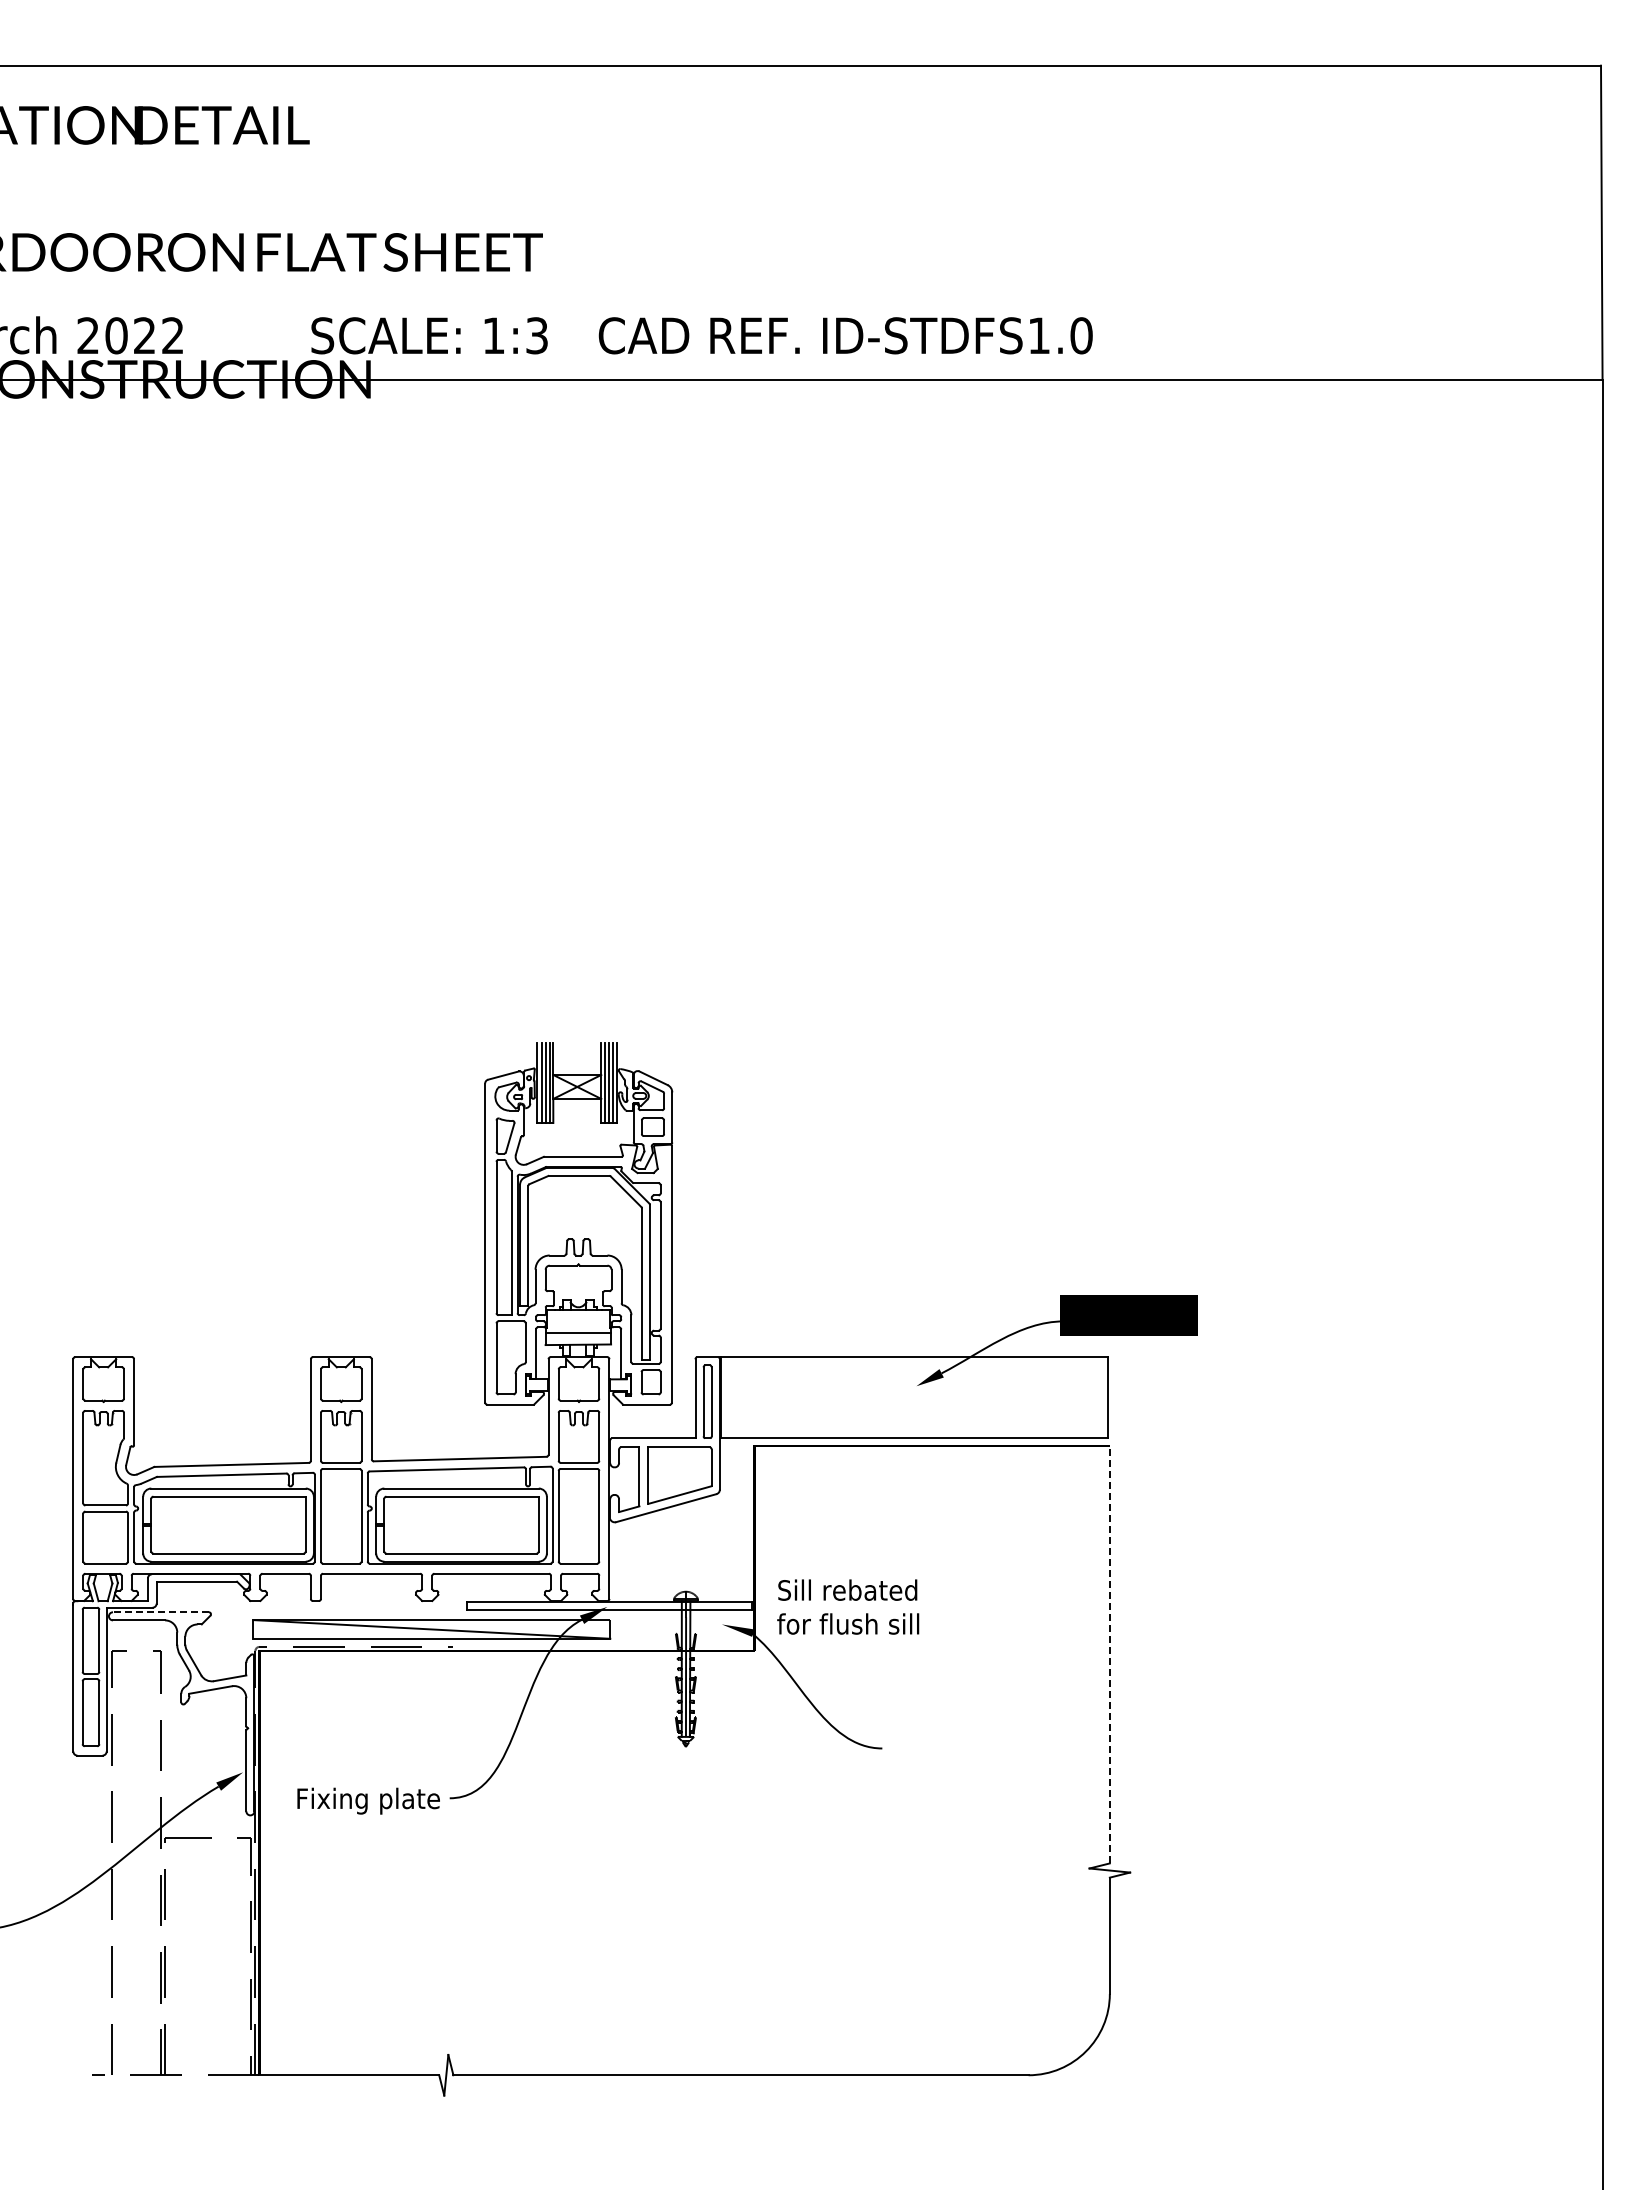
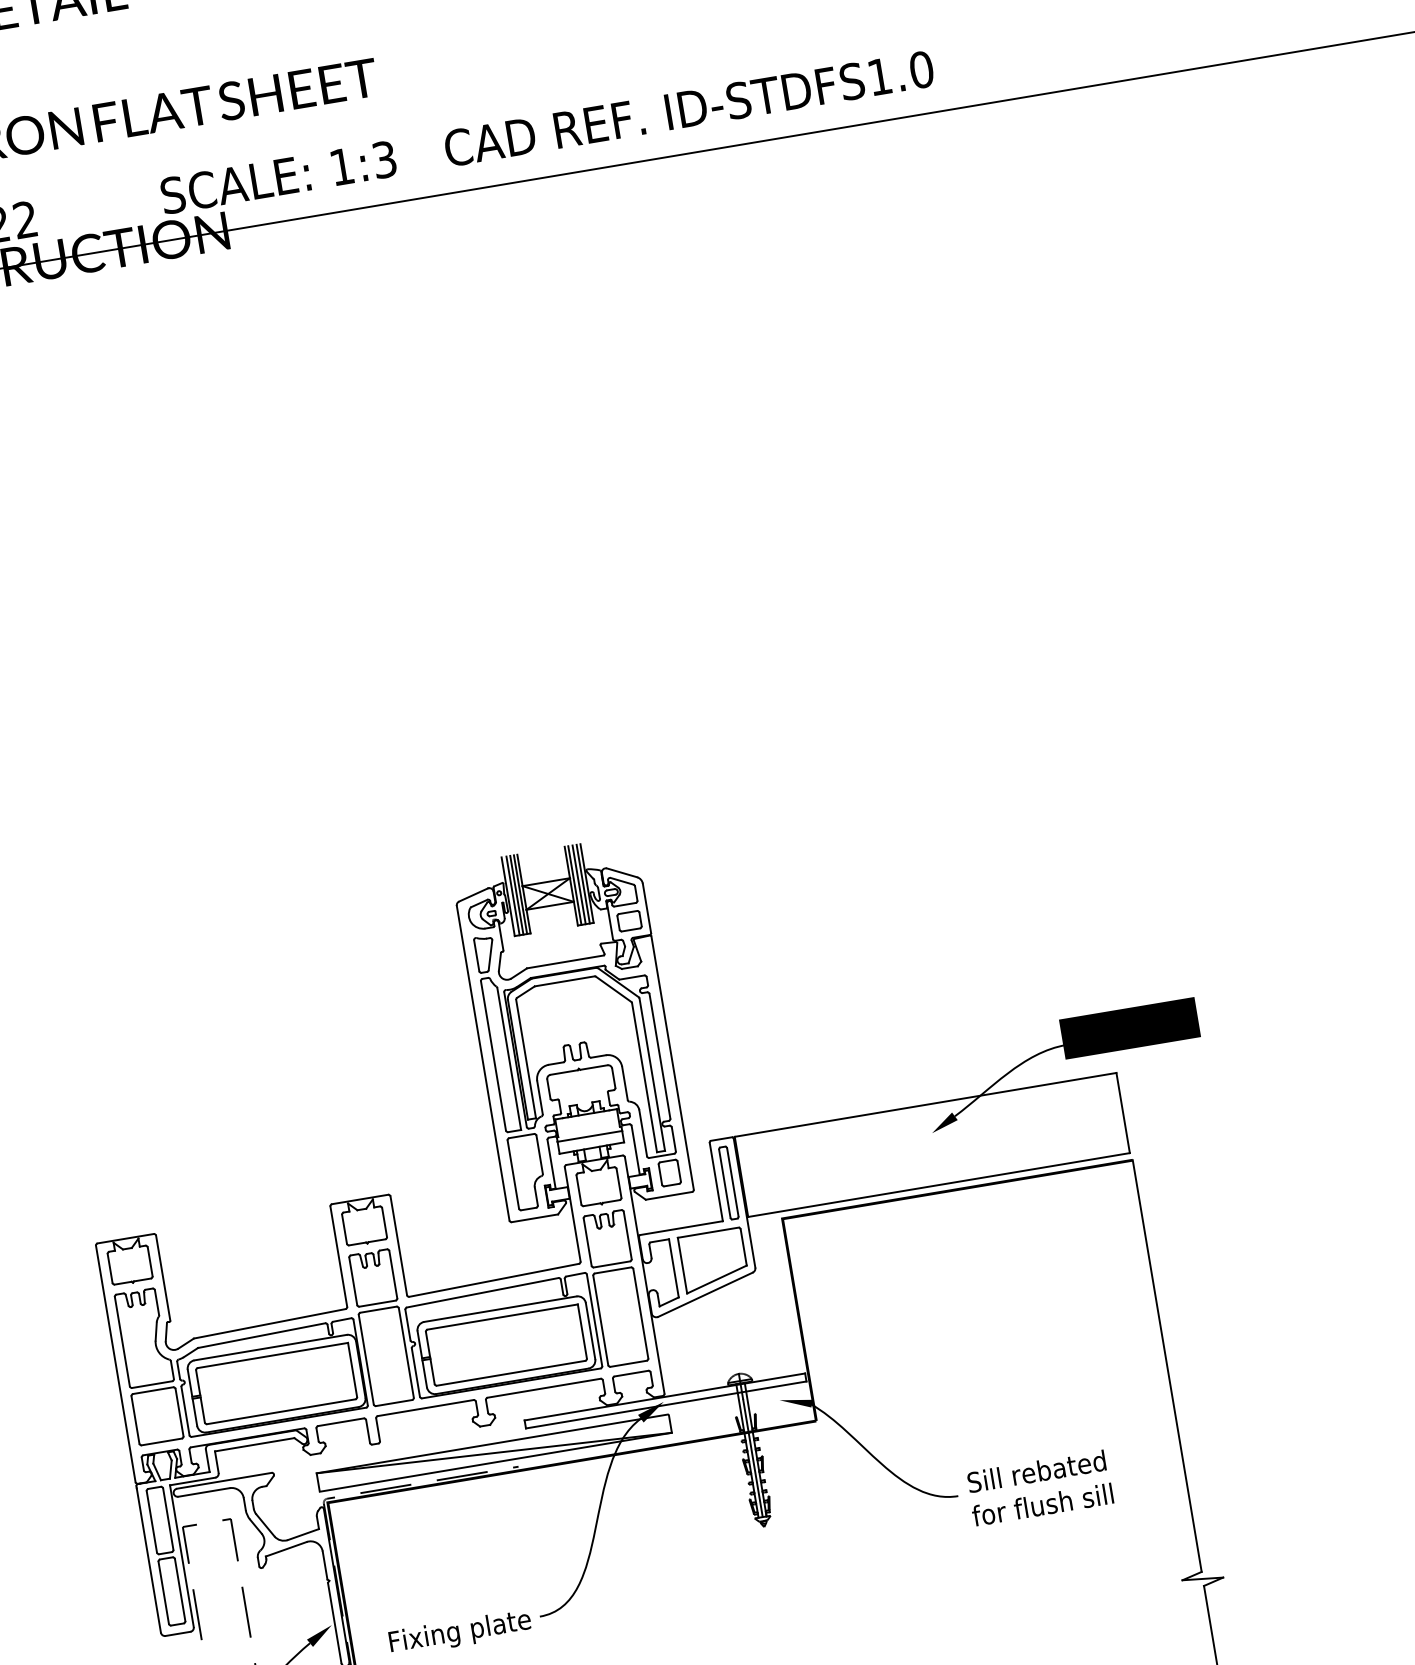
text: (848, 1606) -> (1040, 1487), moved
line: (160, 1612) -> (223, 1481), dashed -> solid
line: (1109, 1654) -> (1166, 1365), dashed -> solid

